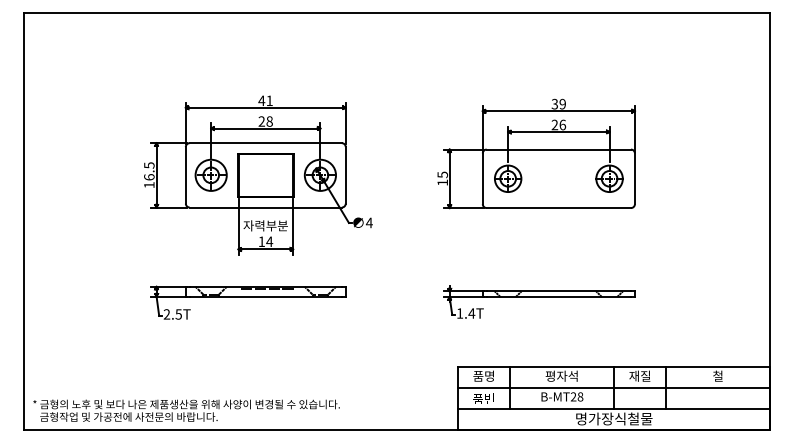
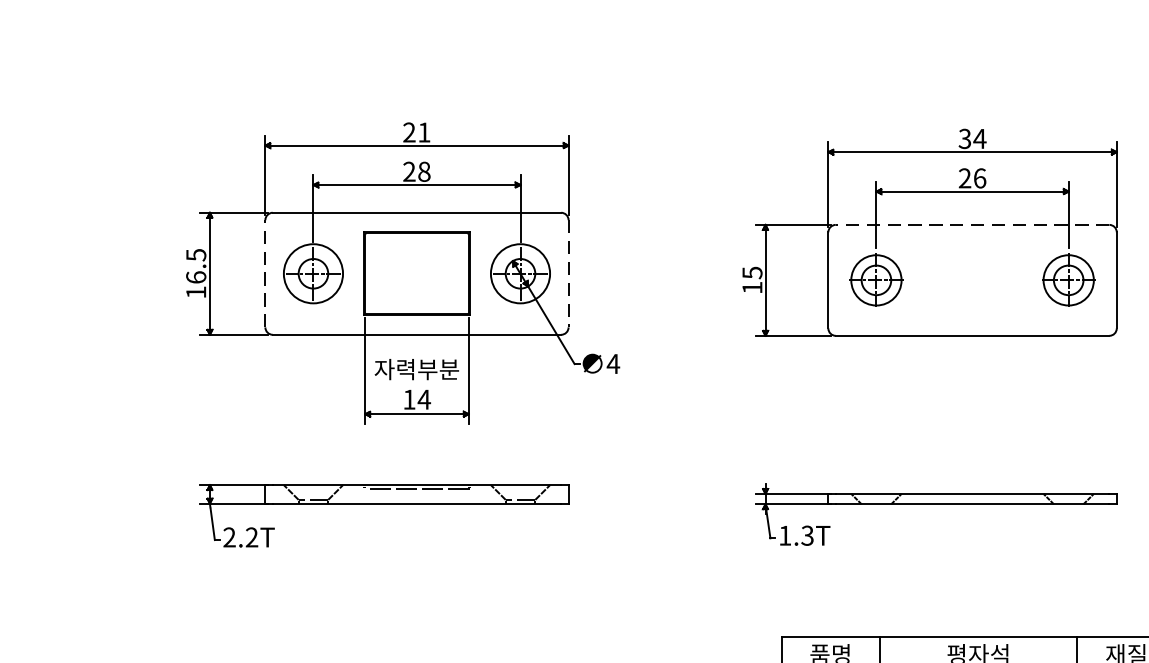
text: (261, 100) -> (408, 131), 41 -> 21
text: (562, 103) -> (979, 137), 39 -> 34
line: (558, 149) -> (971, 224), solid -> dashed
line: (185, 174) -> (264, 272), solid -> dashed
line: (345, 175) -> (568, 274), solid -> dashed
text: (471, 313) -> (806, 535), 1.4T -> 1.3T
text: (178, 314) -> (251, 537), 2.5T -> 2.2T

